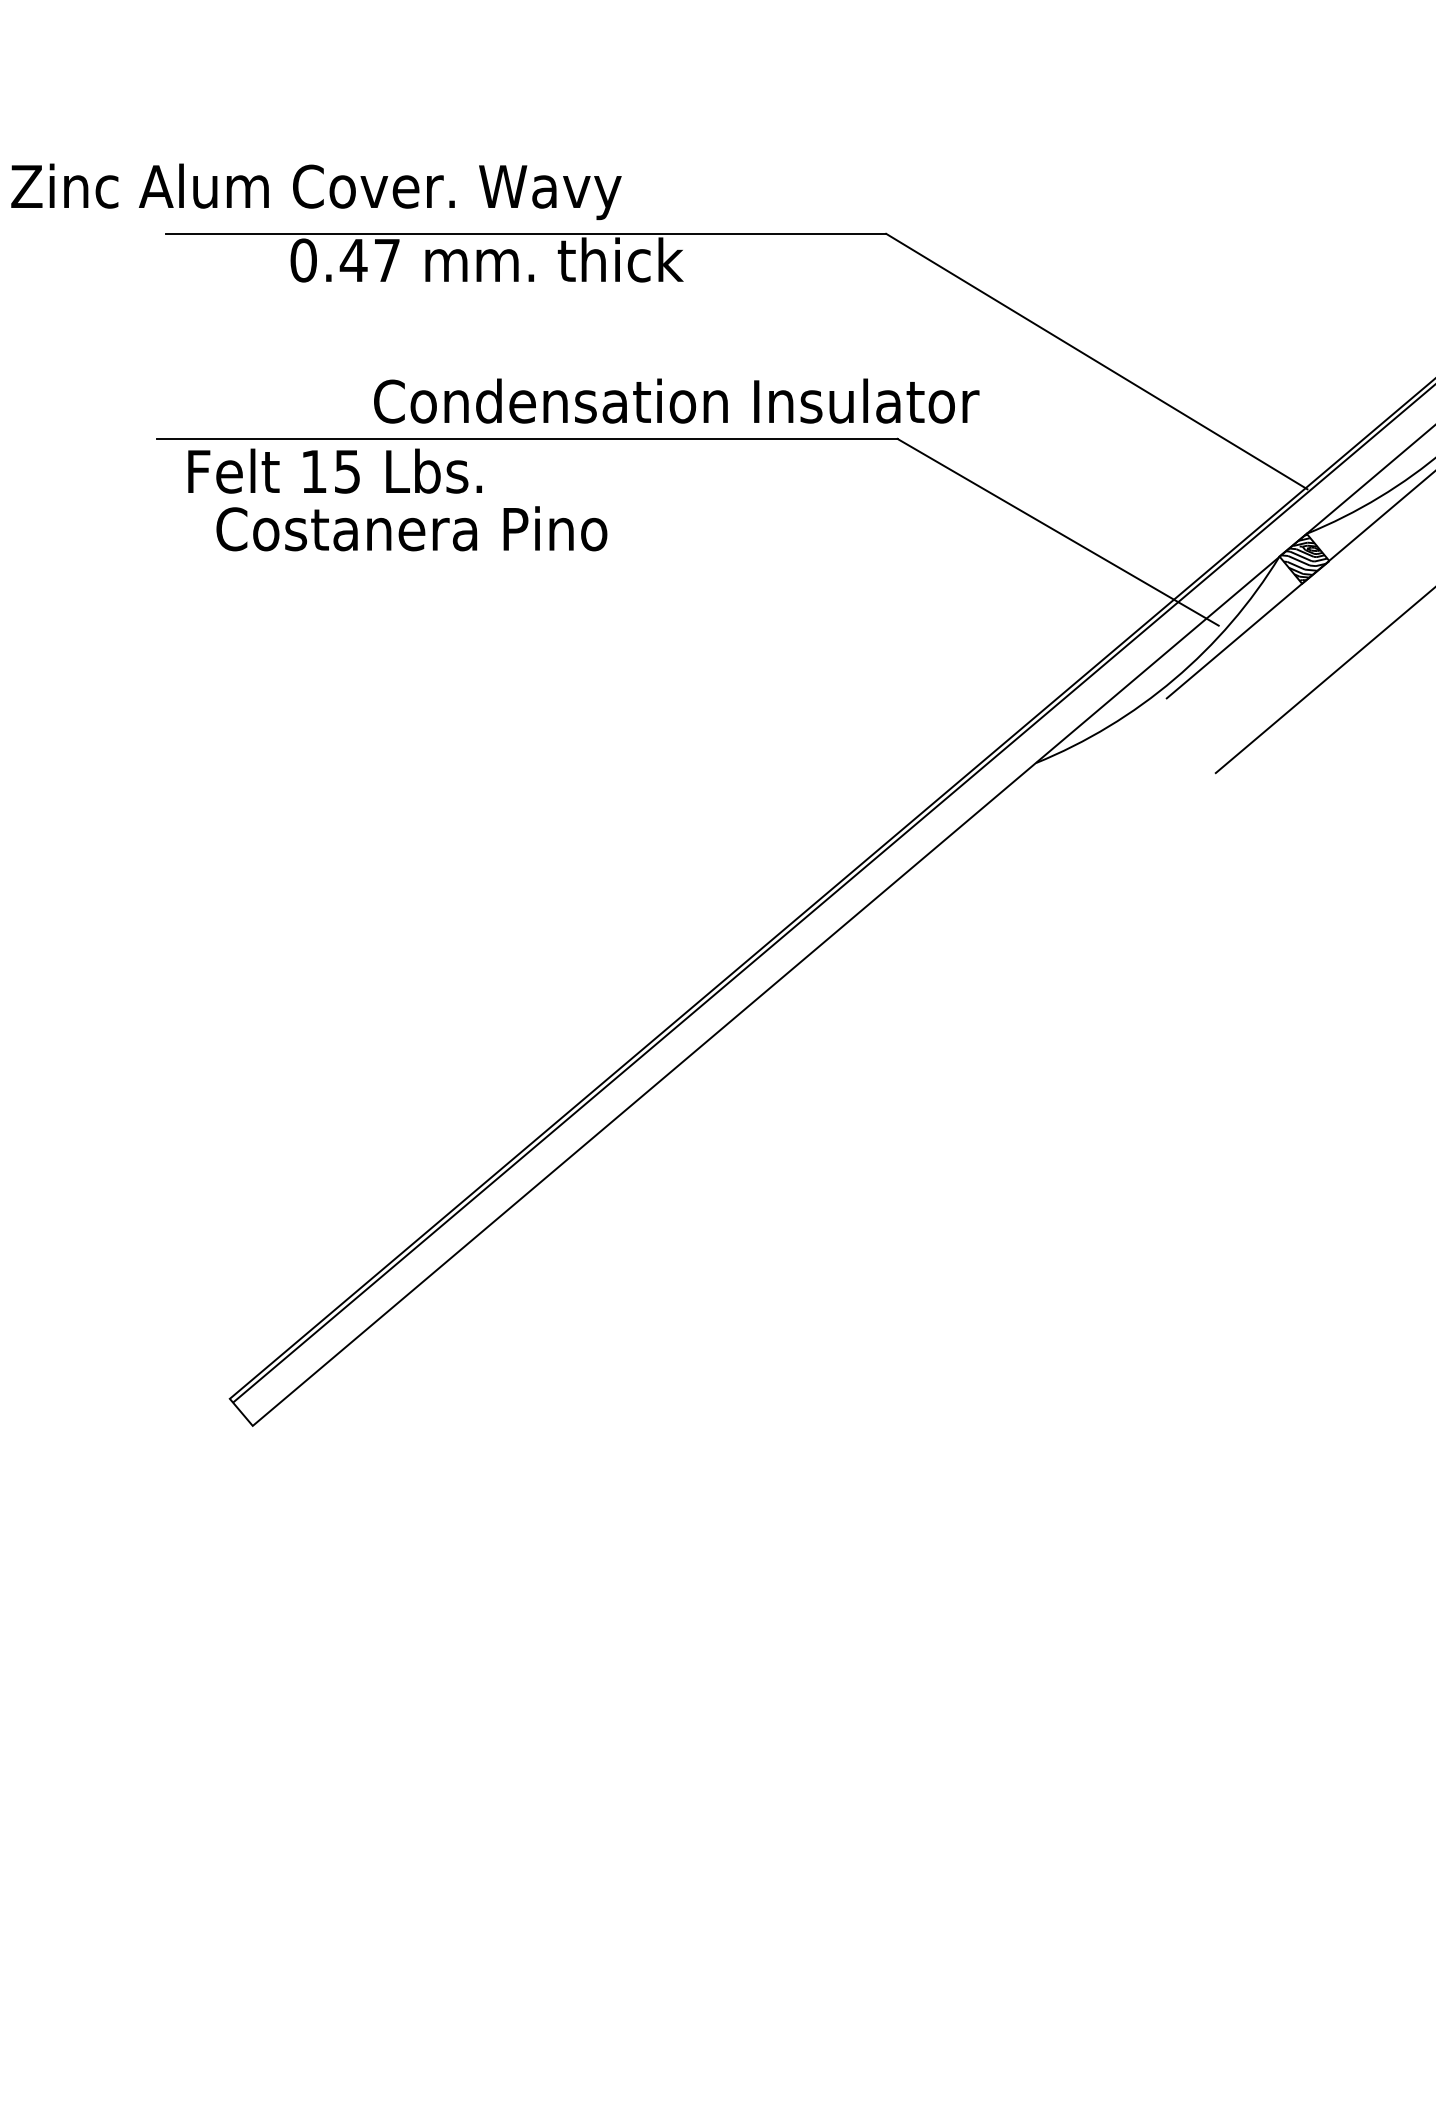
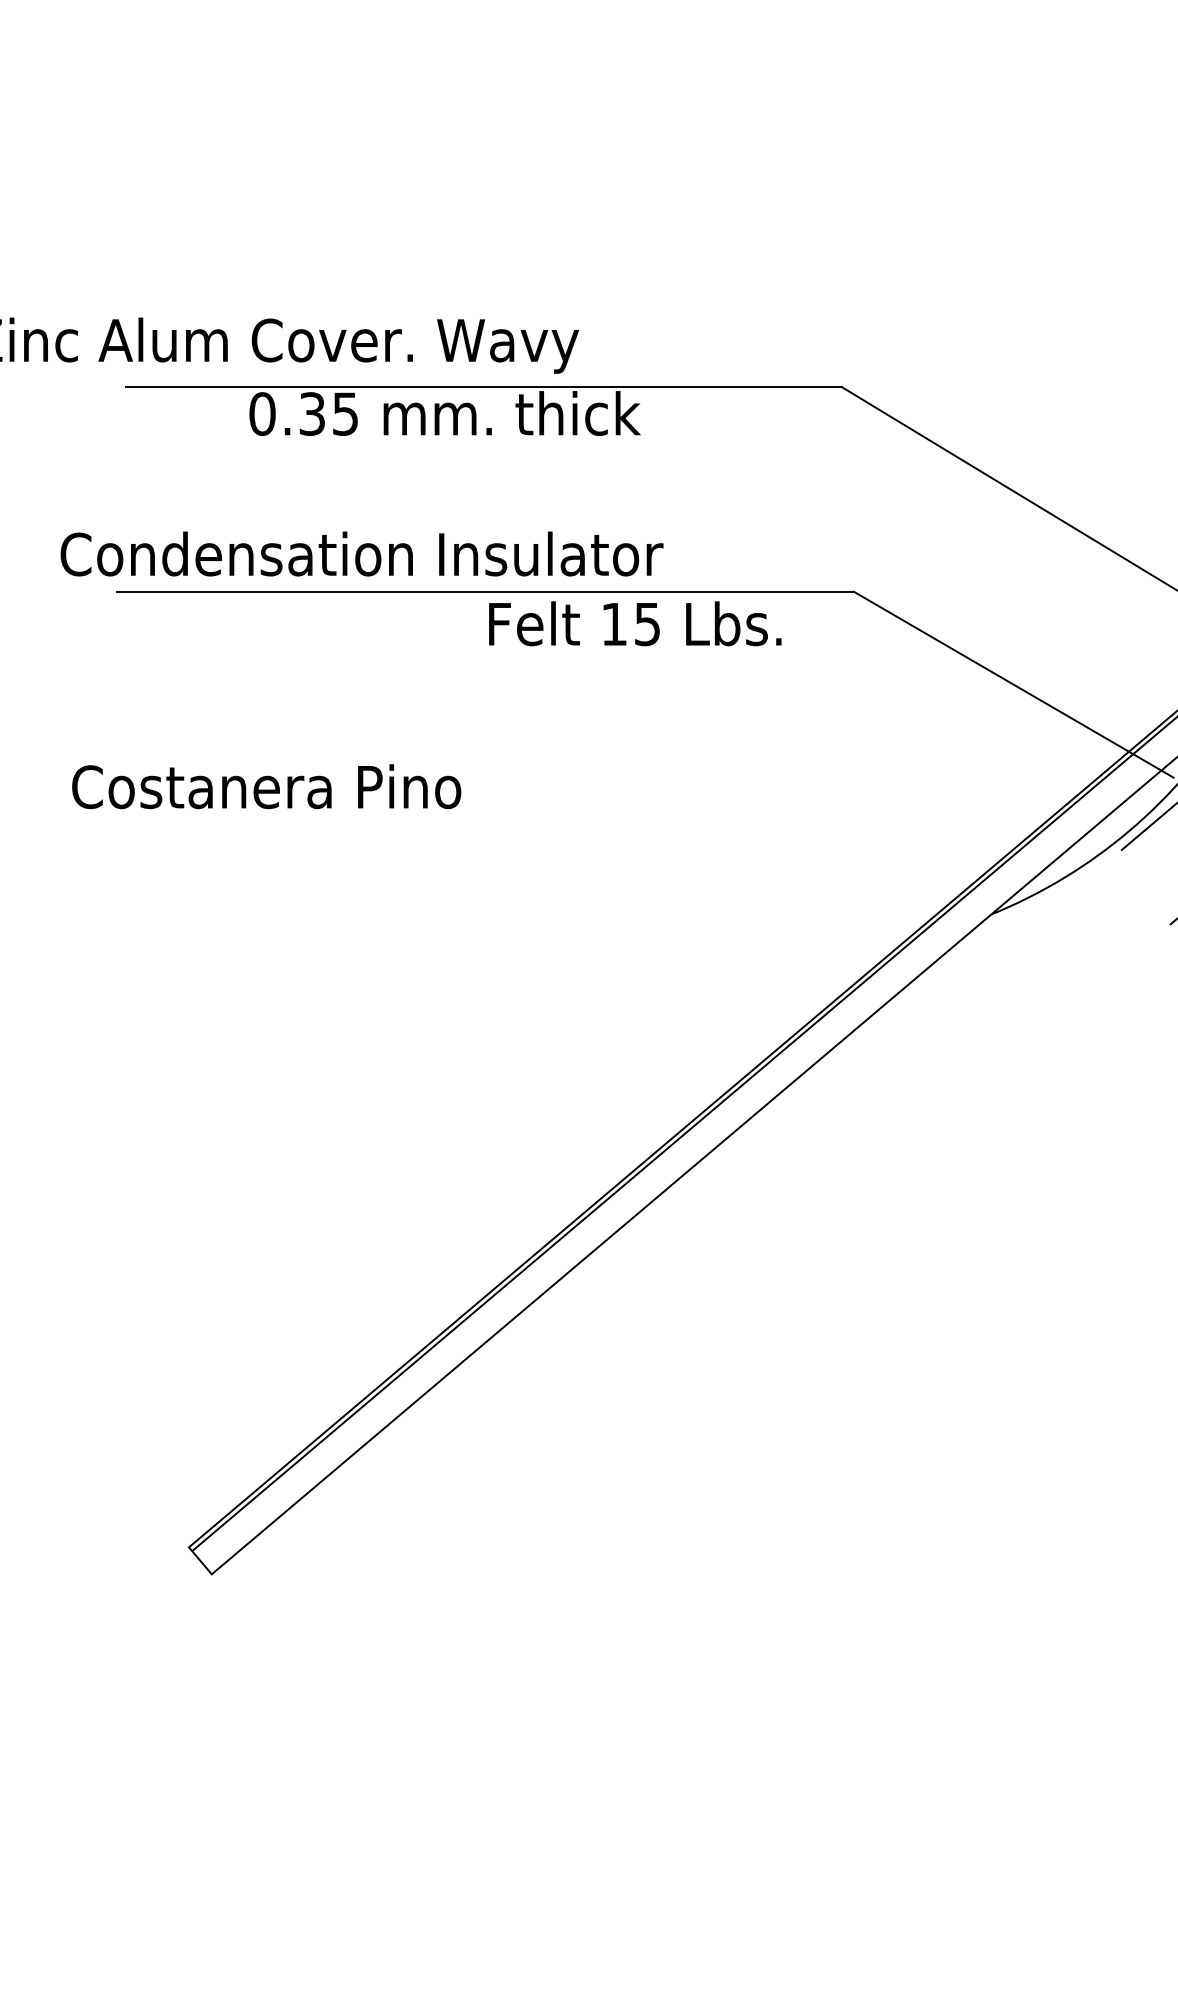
text: (369, 260) -> (328, 414), 0.47 -> 0.35
text: (676, 400) -> (361, 553), moved
text: (334, 470) -> (634, 623), moved
text: (411, 528) -> (266, 786), moved

